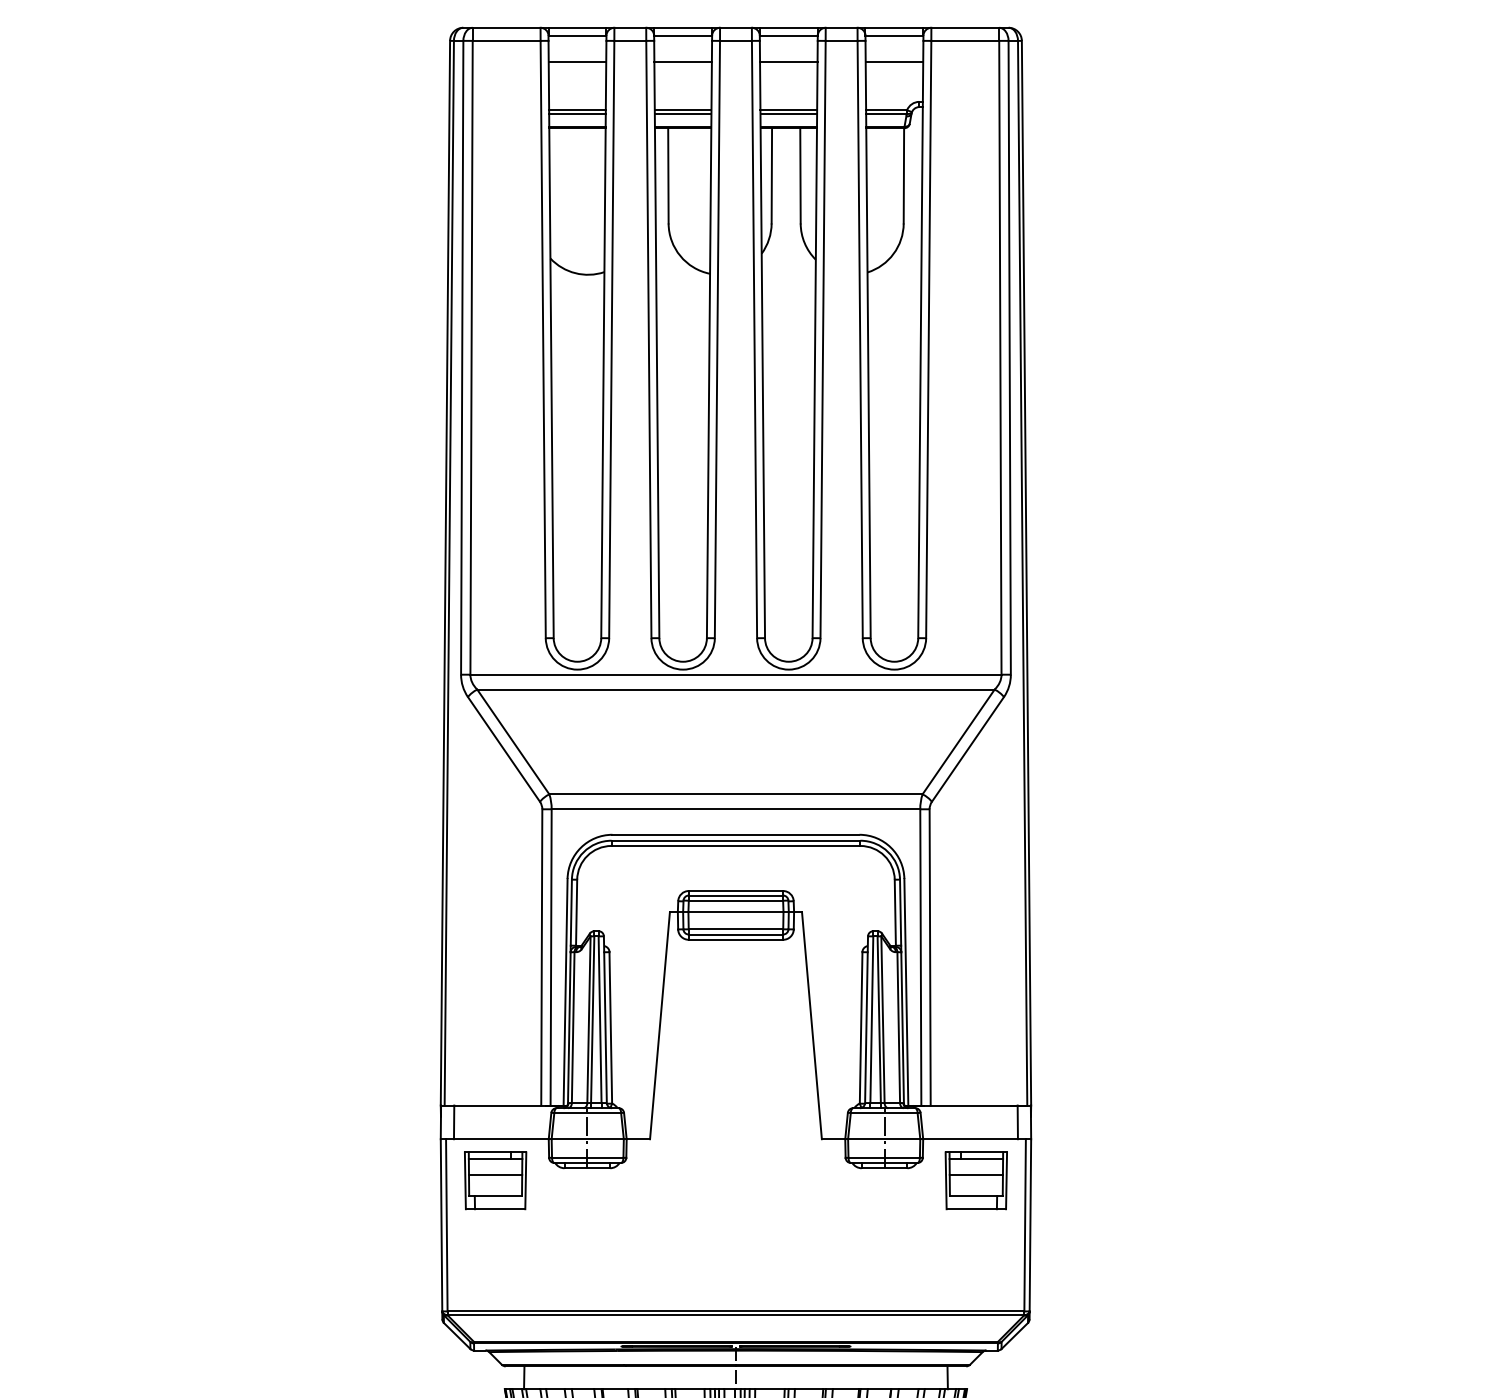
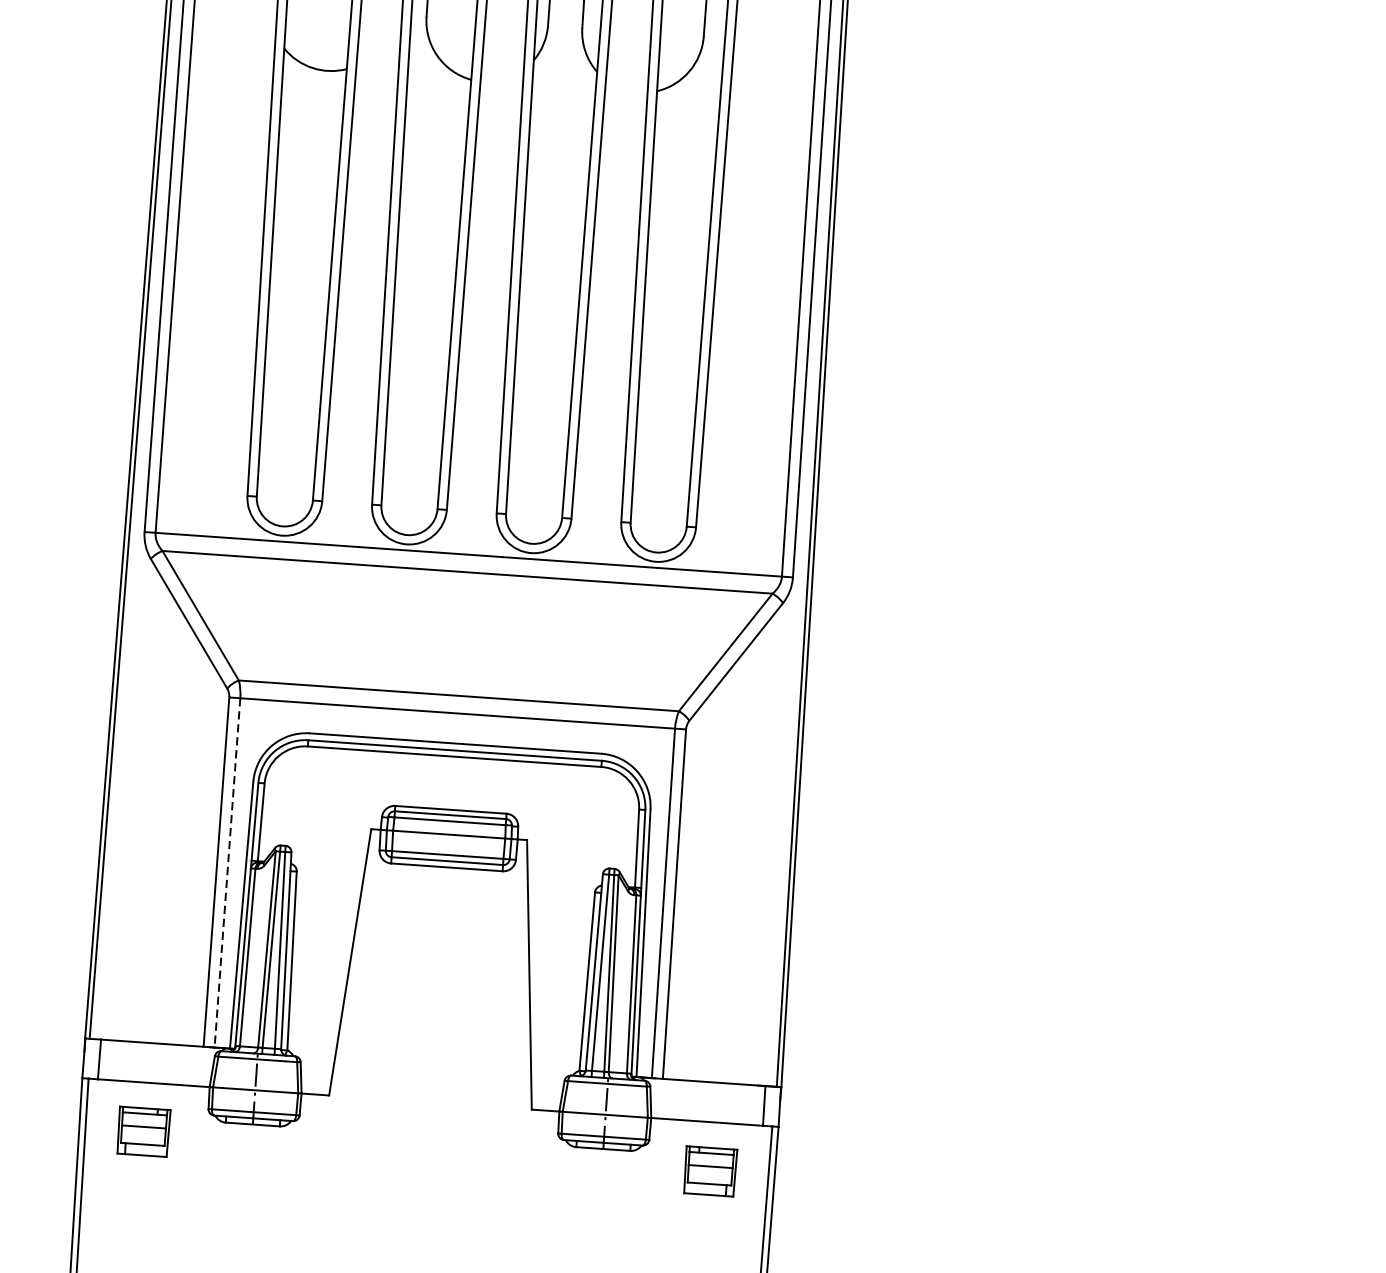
line: (551, 957) -> (227, 873), solid -> dashed
part: (495, 1180) -> (143, 1131), size x0.7
part: (975, 1180) -> (709, 1170), size x0.7

